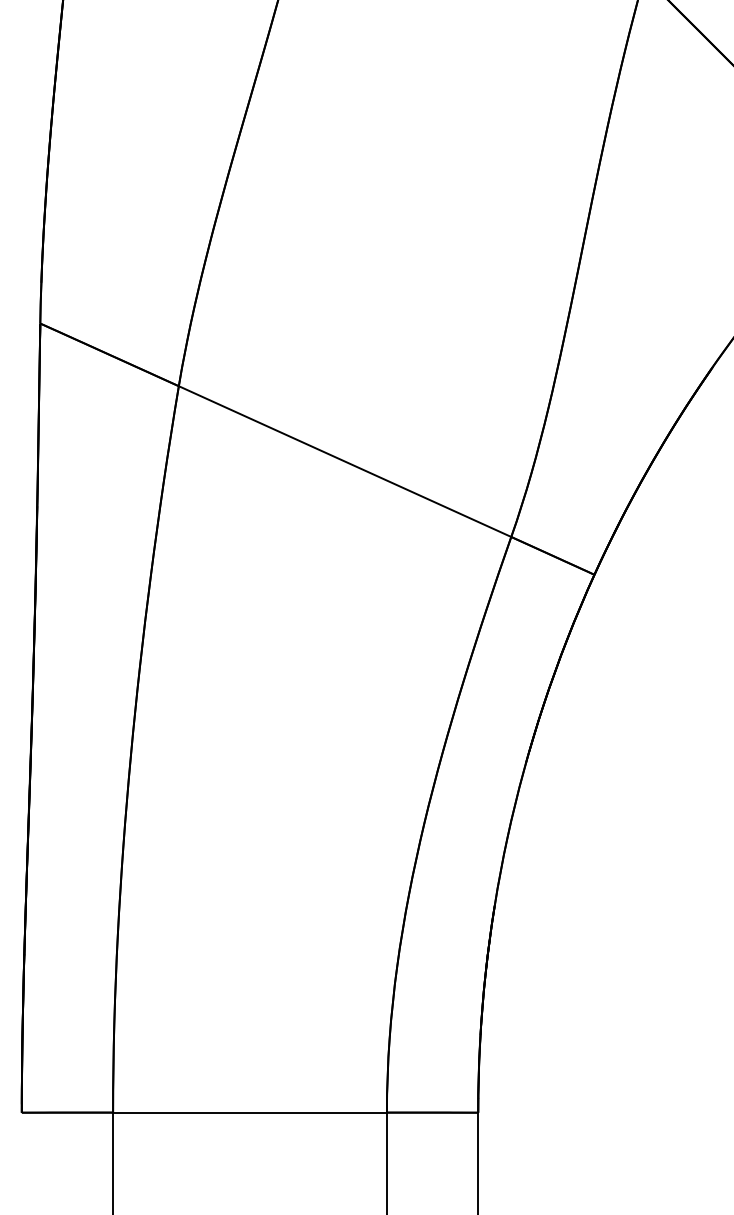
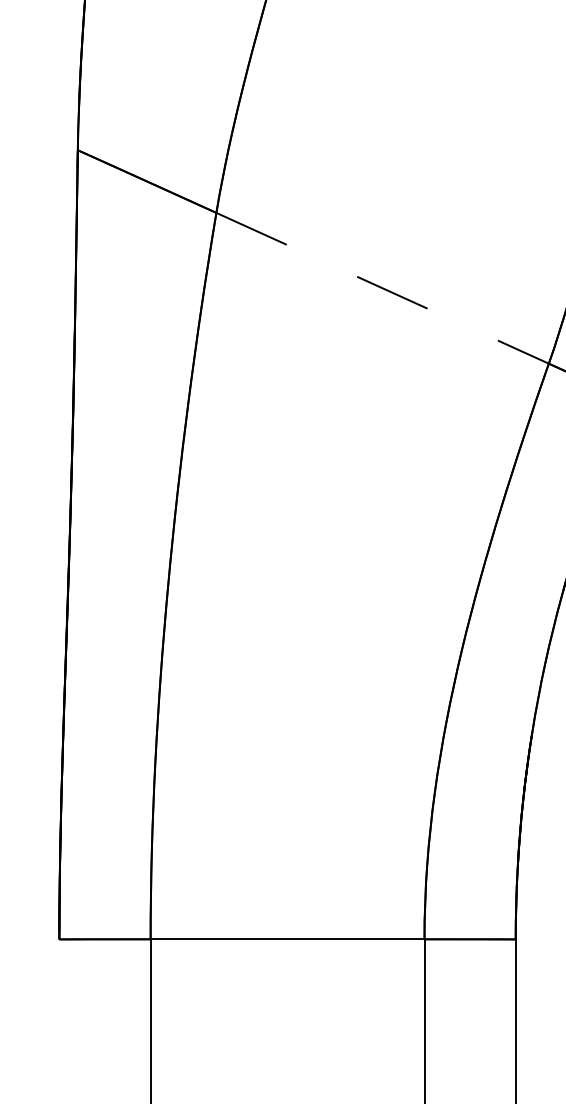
line: (345, 461) -> (383, 288), solid -> dashed

